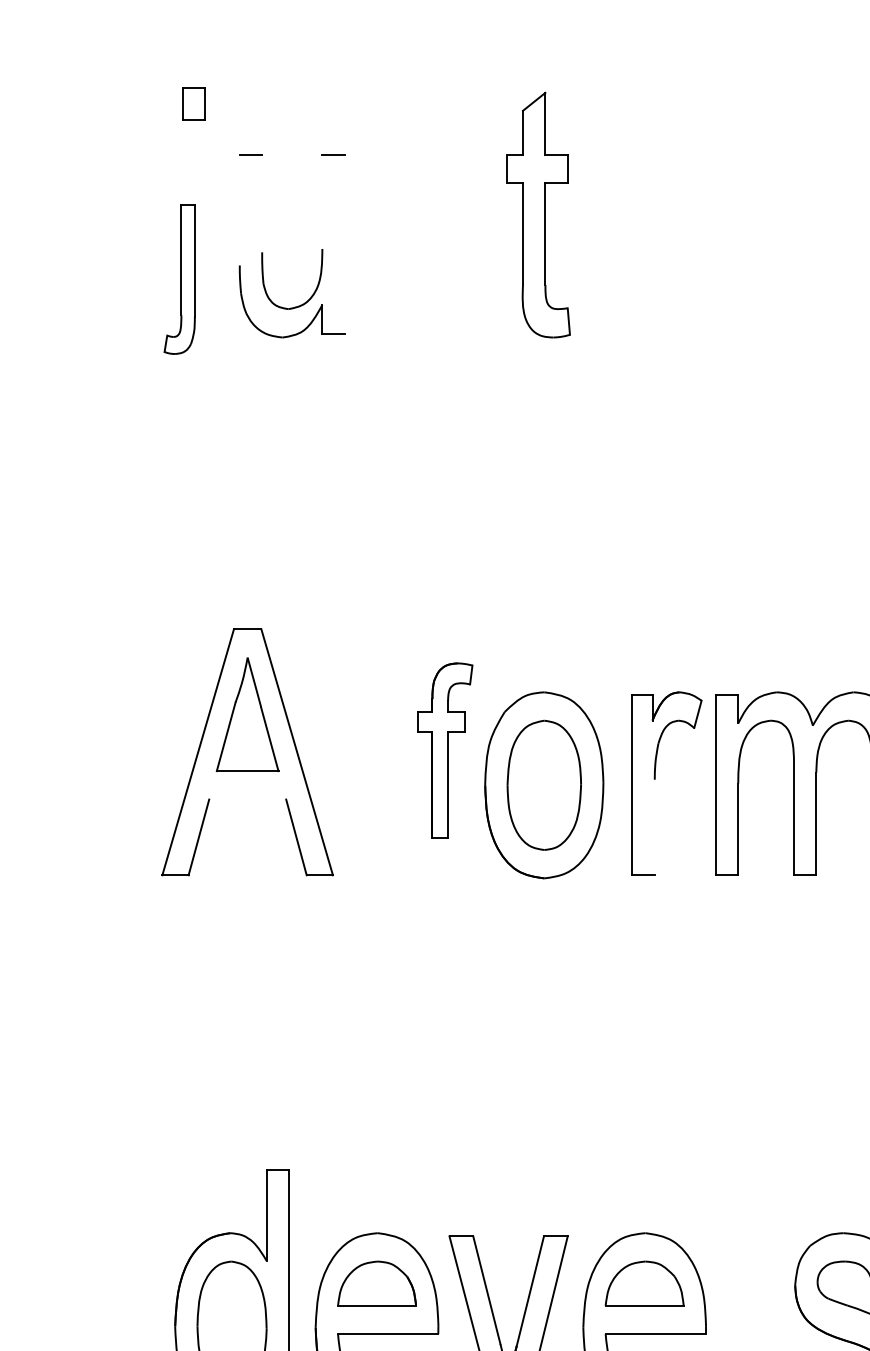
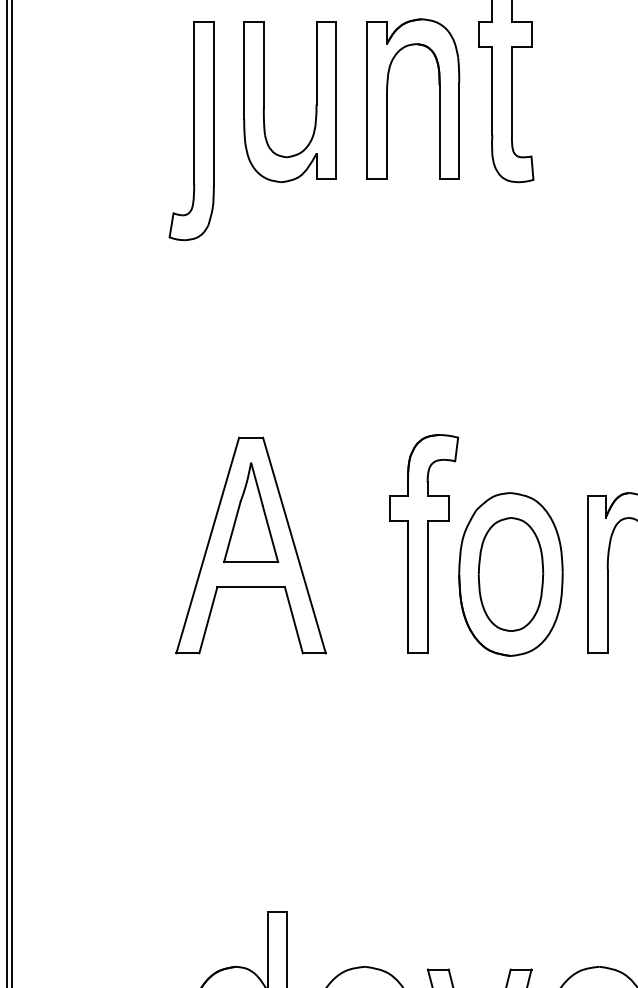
line: (322, 201) -> (316, 63), added
line: (262, 203) -> (264, 64), added
line: (239, 209) -> (243, 70), added
part: (403, 242) -> (387, 98), added
line: (344, 244) -> (335, 100), added
part: (179, 279) -> (191, 131), size x1.67
part: (445, 750) -> (424, 543), size x1.43
line: (247, 799) -> (250, 586), added
line: (654, 827) -> (607, 611), added

